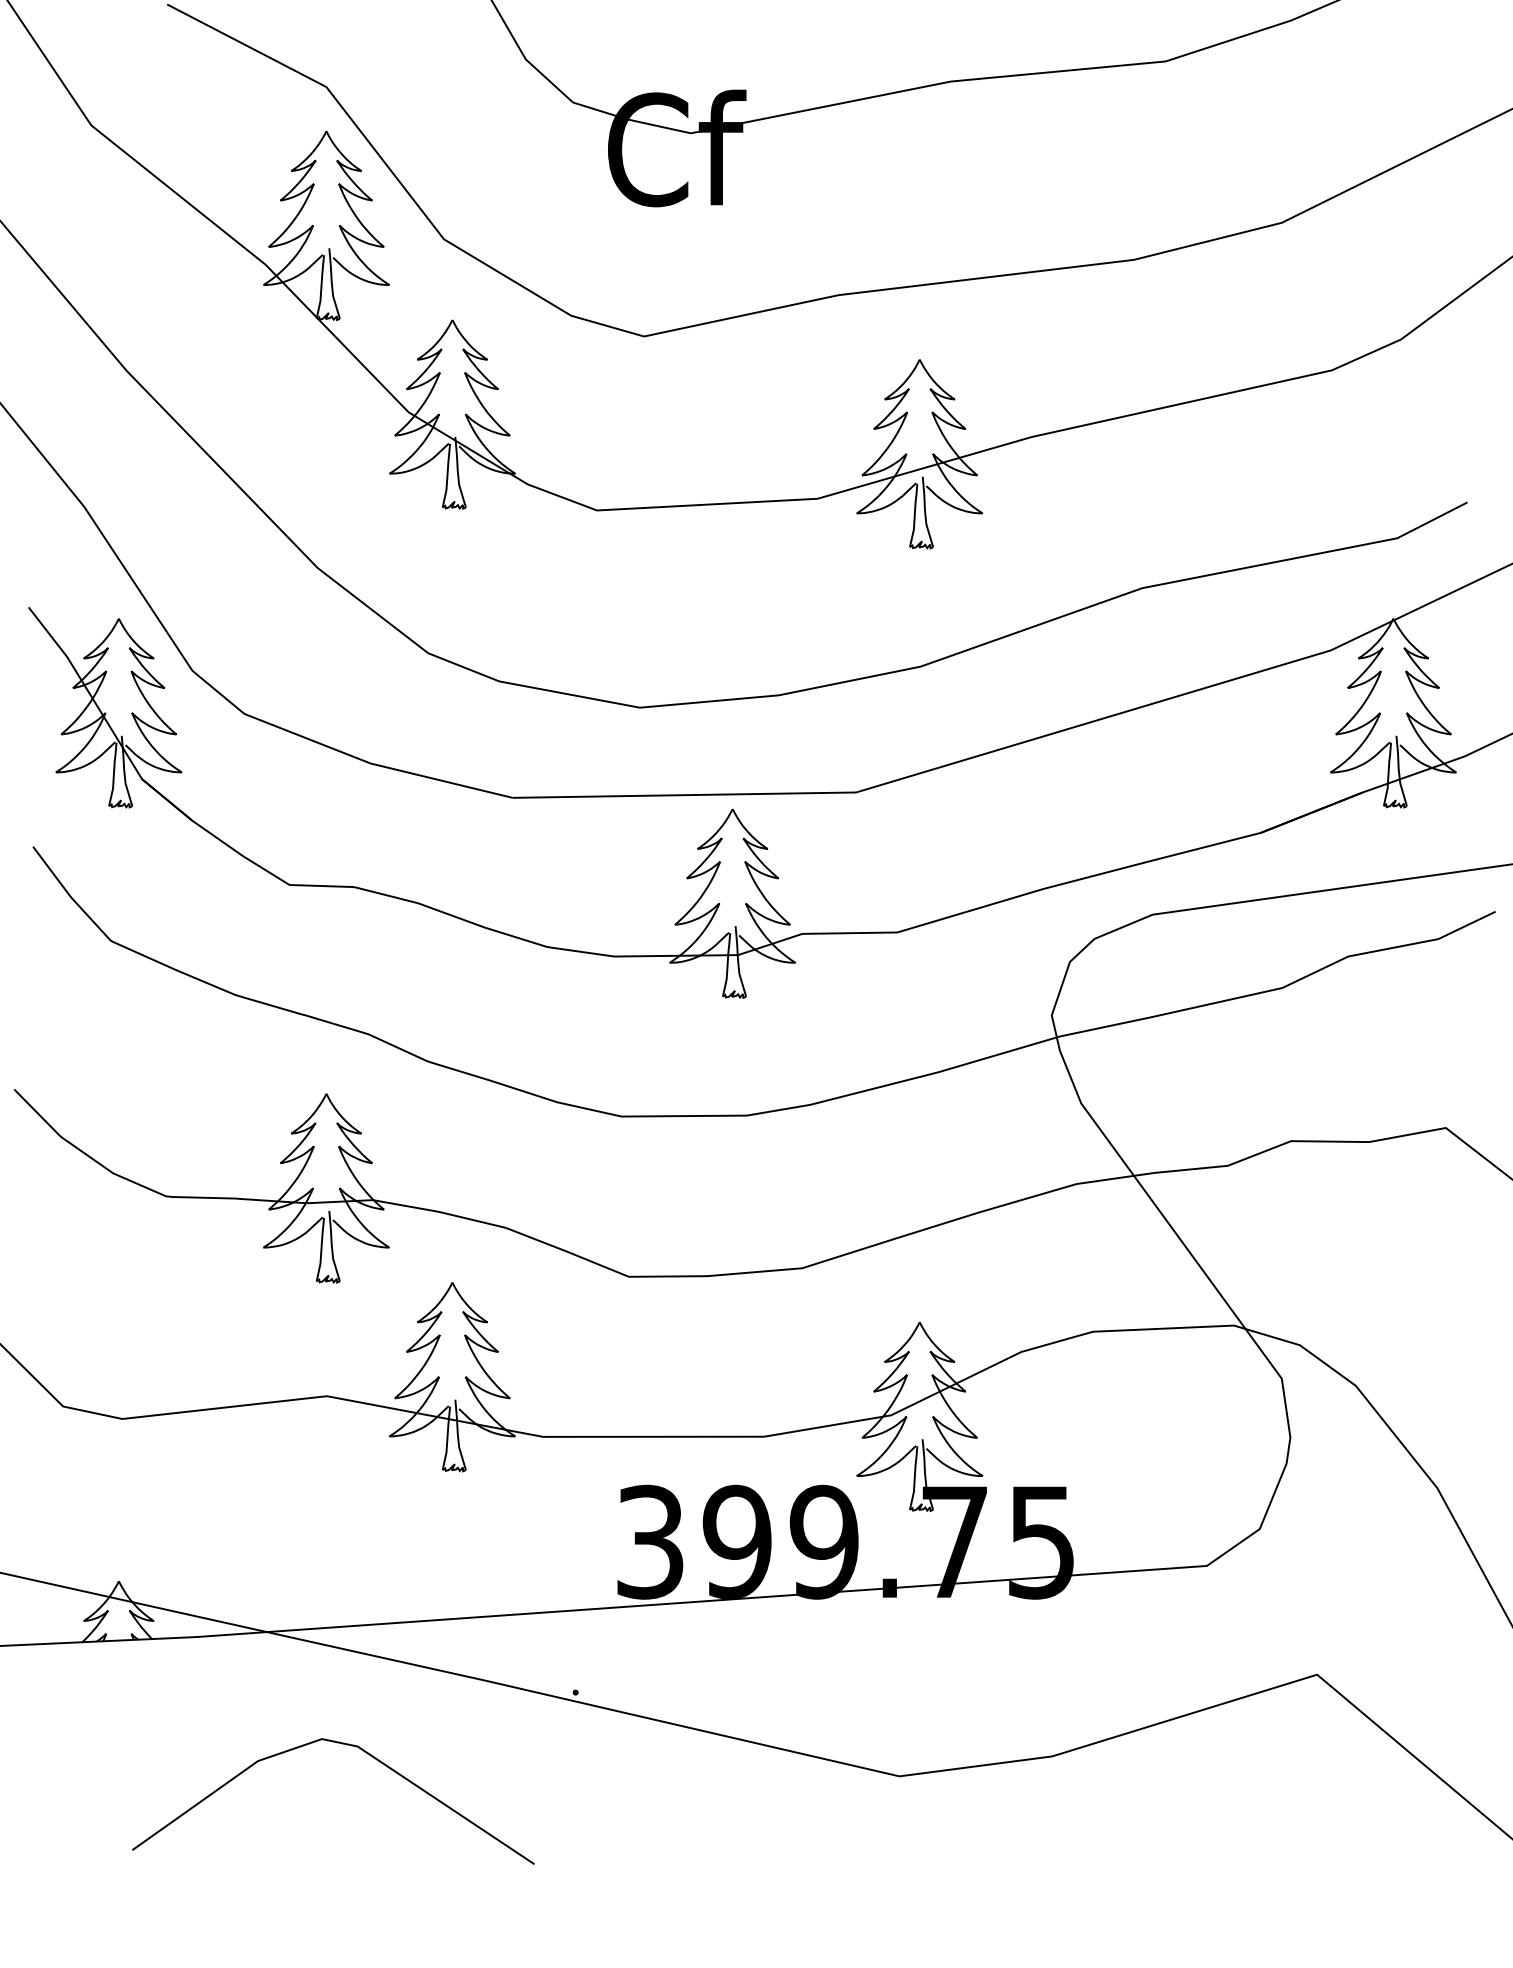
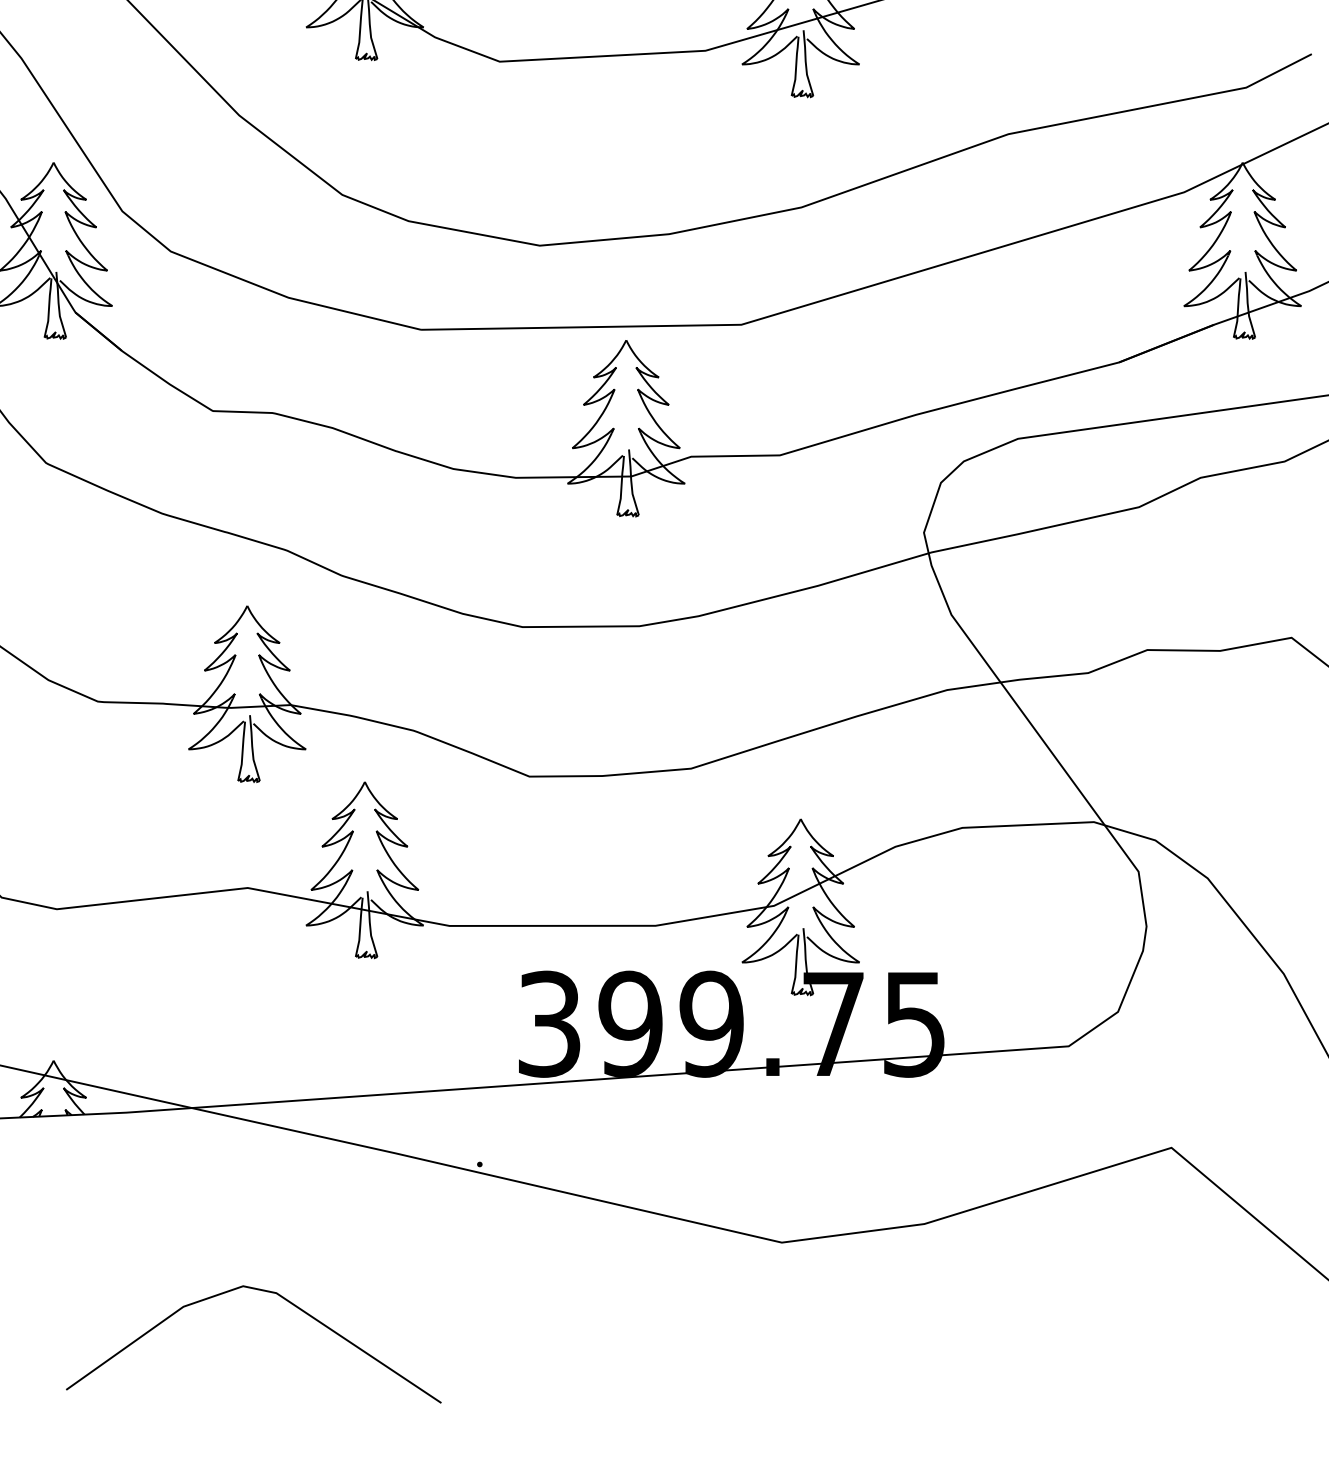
line: (346, 1745) -> (266, 1292), moved

